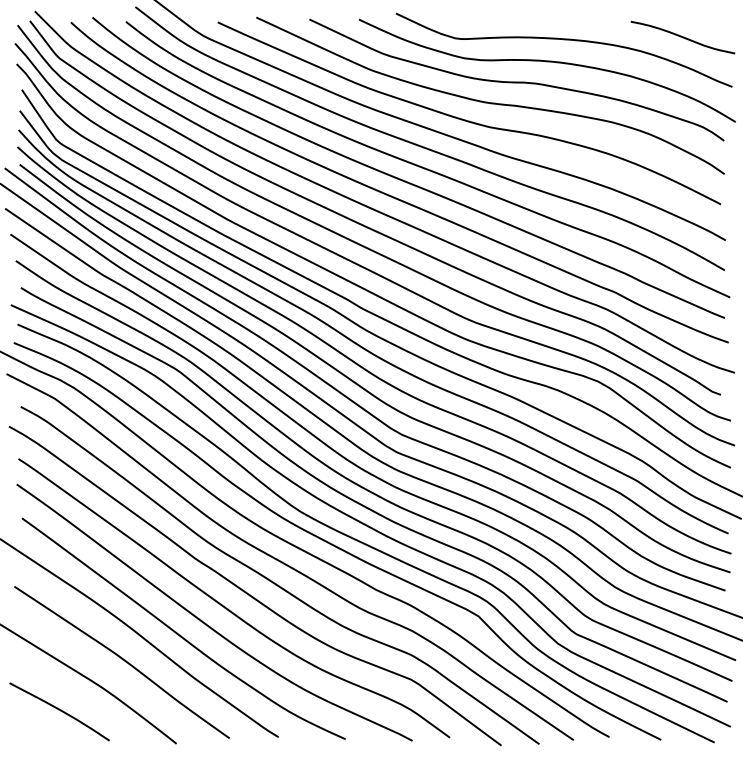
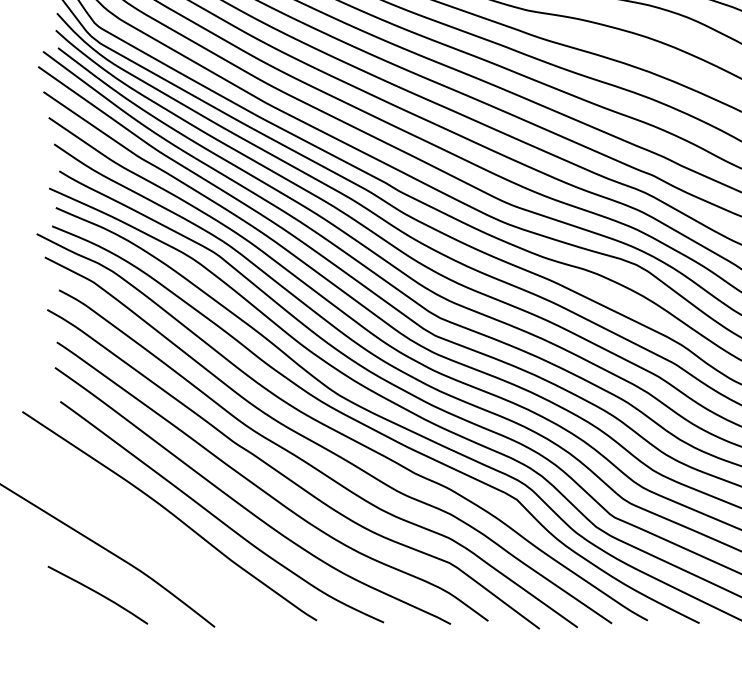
curve: (122, 660) -> (160, 543), removed

